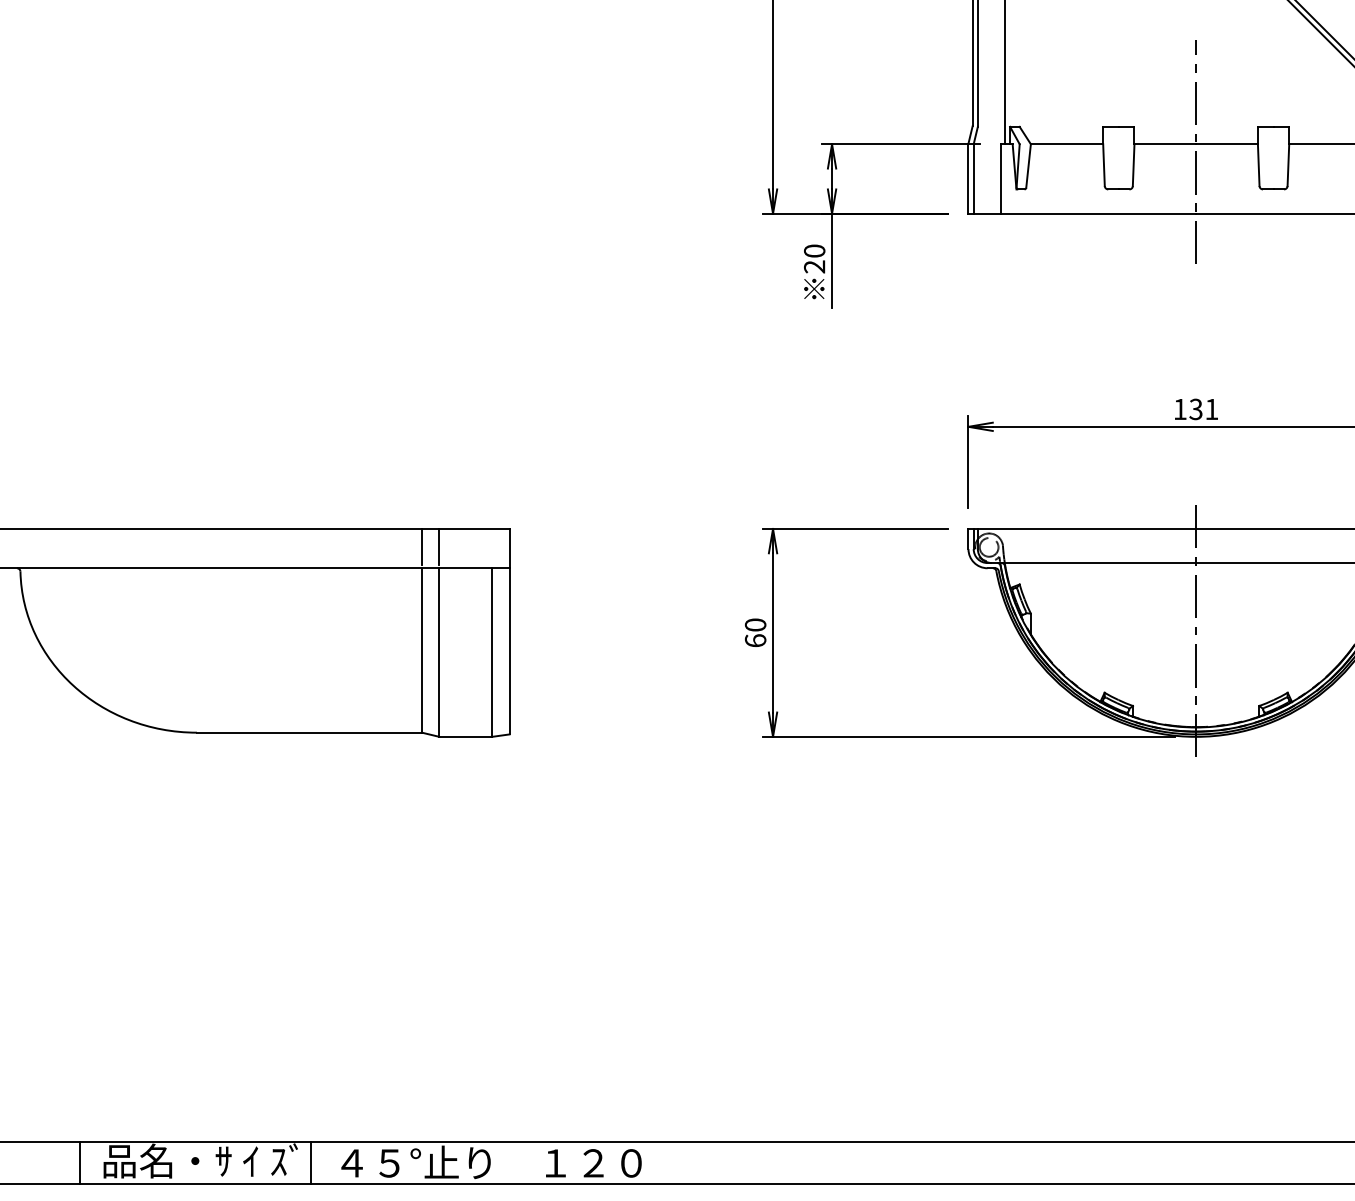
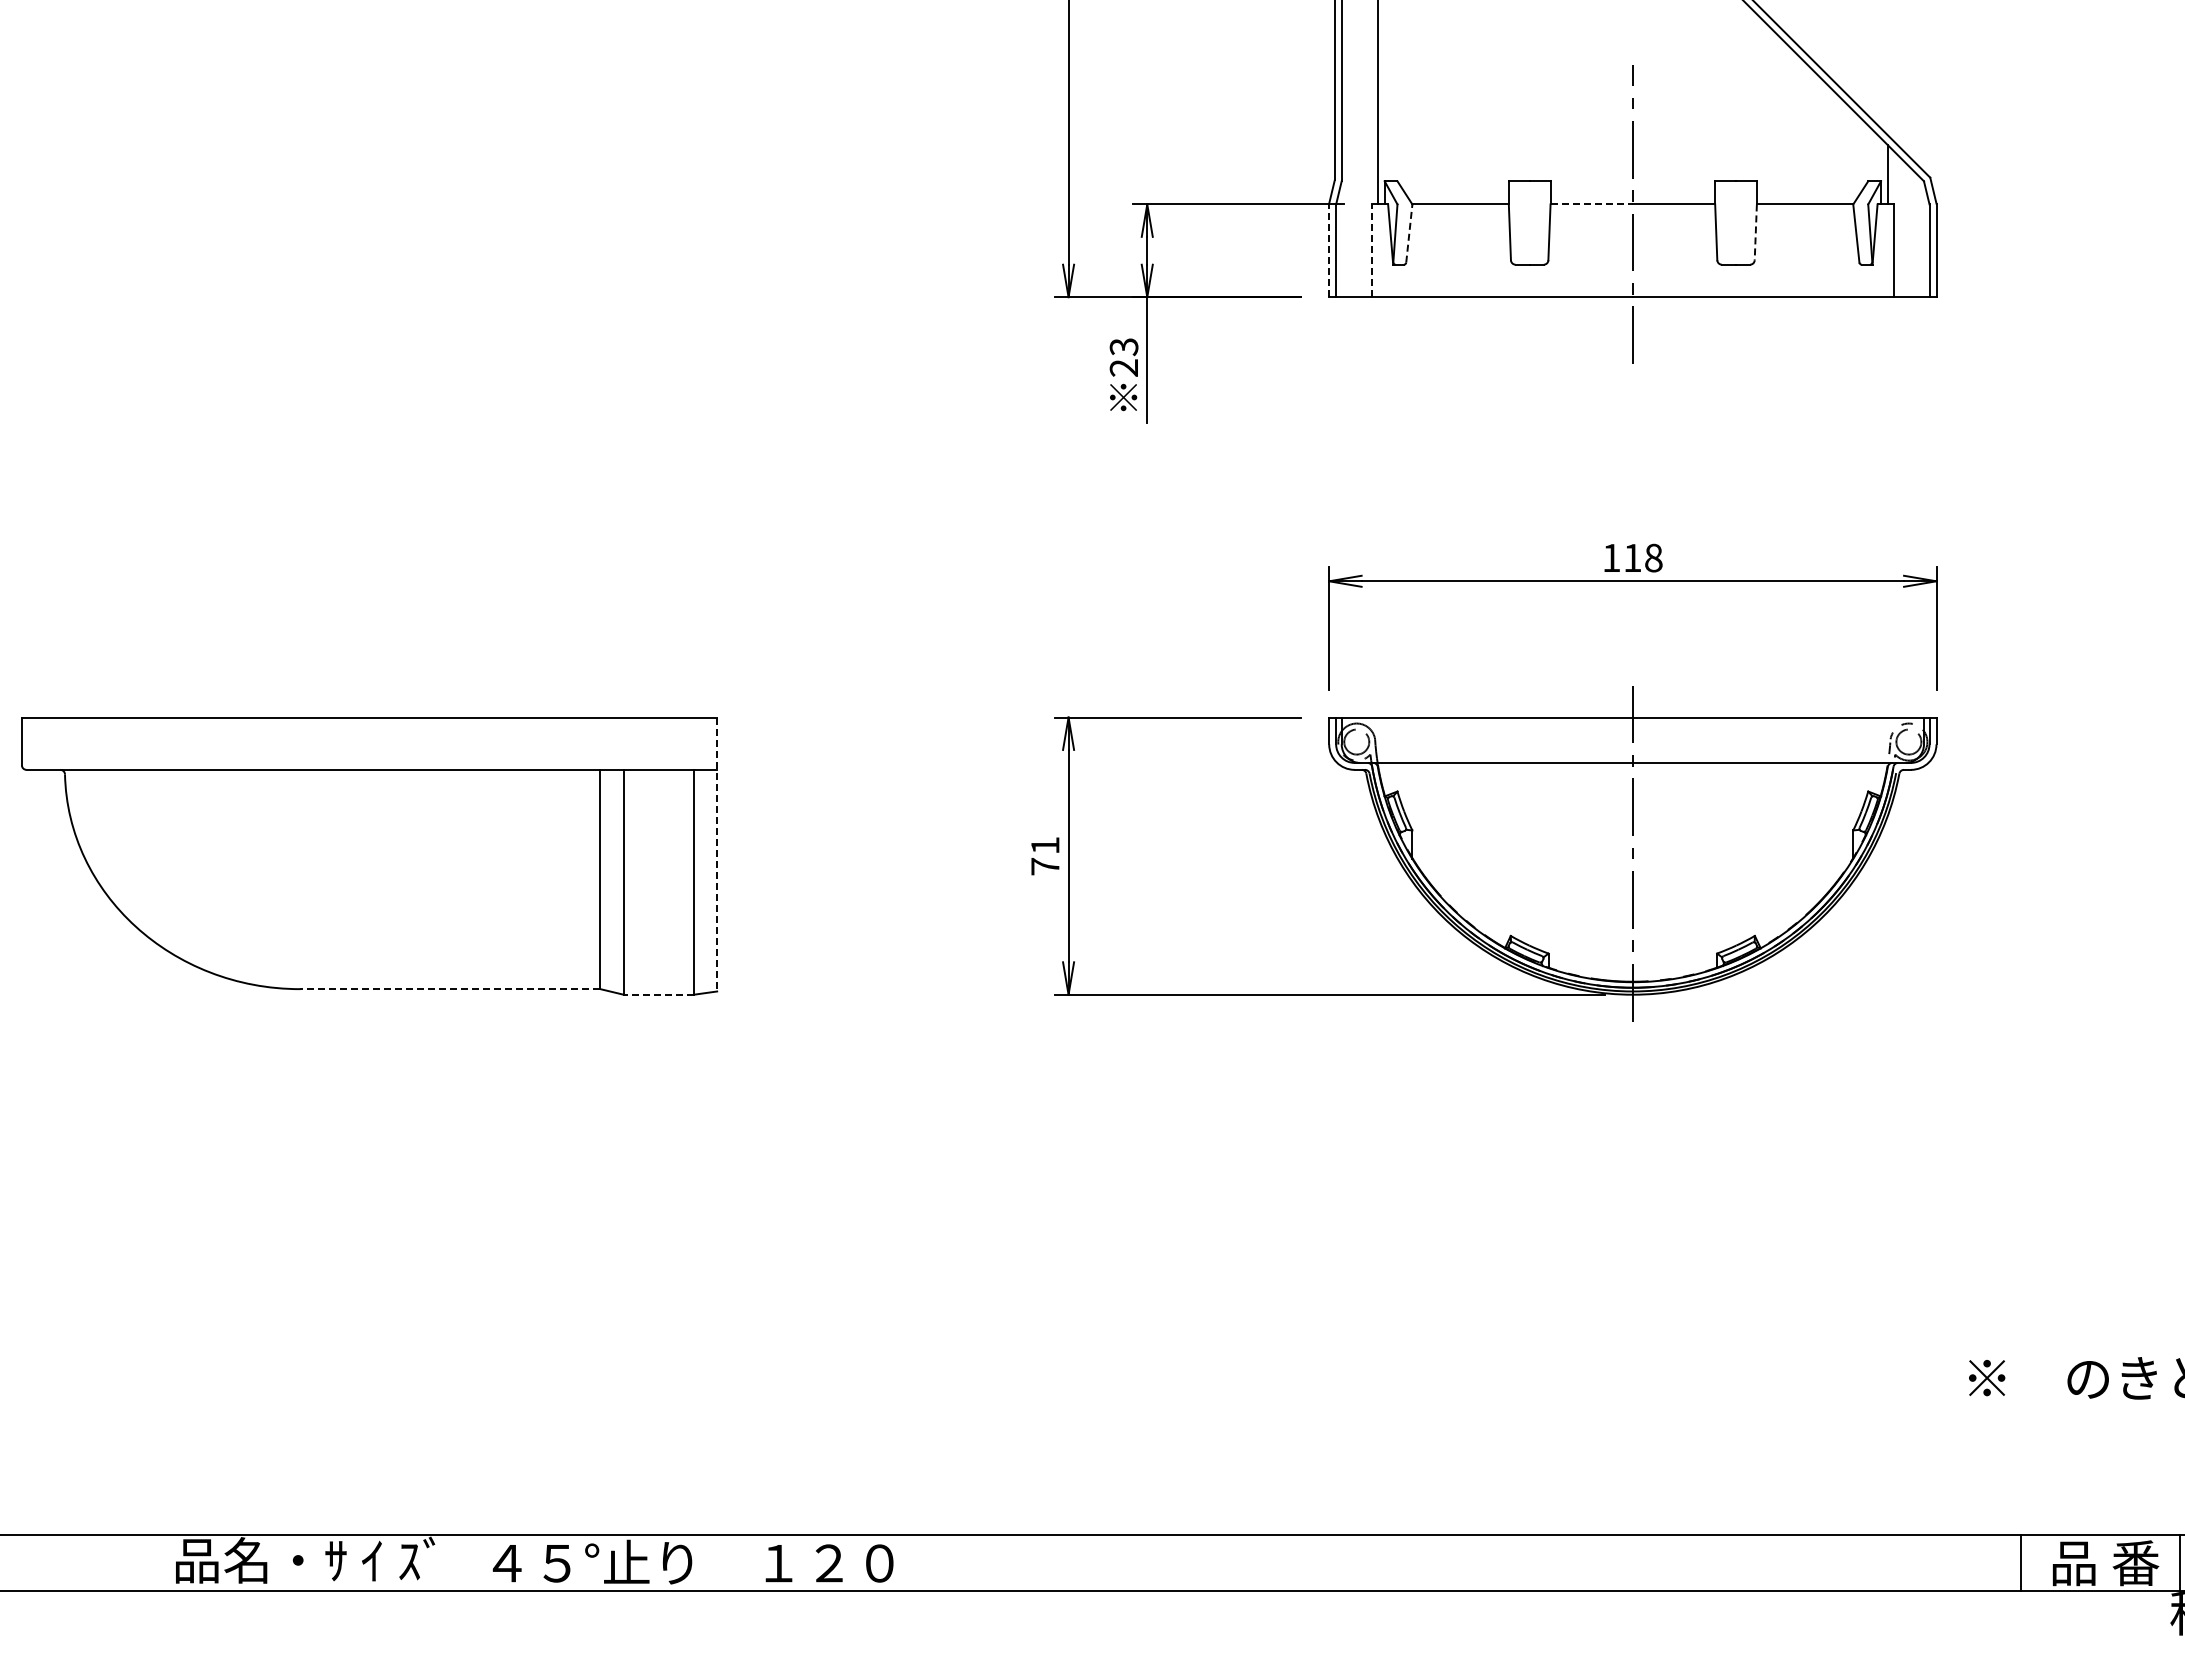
line: (1165, 144) -> (1592, 204), solid -> dashed
line: (1288, 165) -> (1755, 232), solid -> dashed
line: (1028, 166) -> (1409, 233), solid -> dashed
line: (968, 178) -> (1329, 250), solid -> dashed
line: (1000, 178) -> (1372, 250), solid -> dashed
text: (814, 251) -> (1123, 347), 20 -> 23
text: (1203, 408) -> (1642, 557), 131 -> 118
line: (422, 546) -> (600, 741), removed
line: (439, 546) -> (623, 741), removed
line: (509, 631) -> (717, 854), solid -> dashed
text: (755, 633) -> (1045, 856), 60 -> 71
line: (308, 732) -> (449, 989), solid -> dashed
line: (465, 736) -> (658, 994), solid -> dashed
line: (80, 1162) -> (144, 1562), removed
line: (311, 1162) -> (452, 1562), removed

